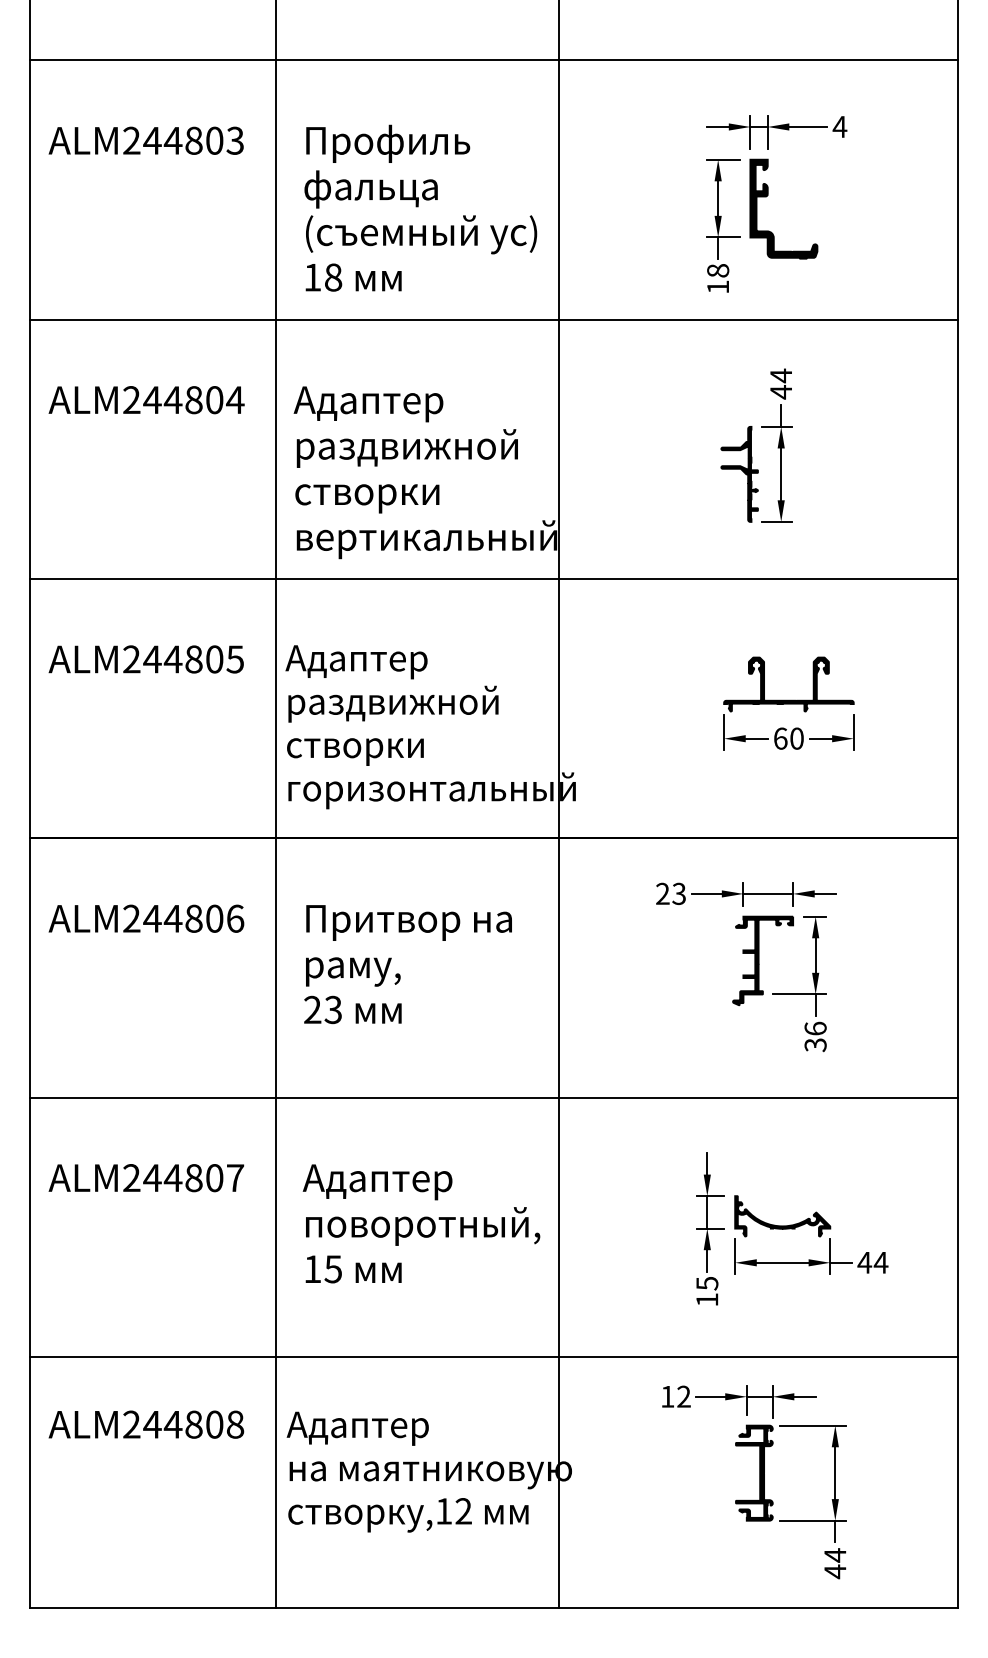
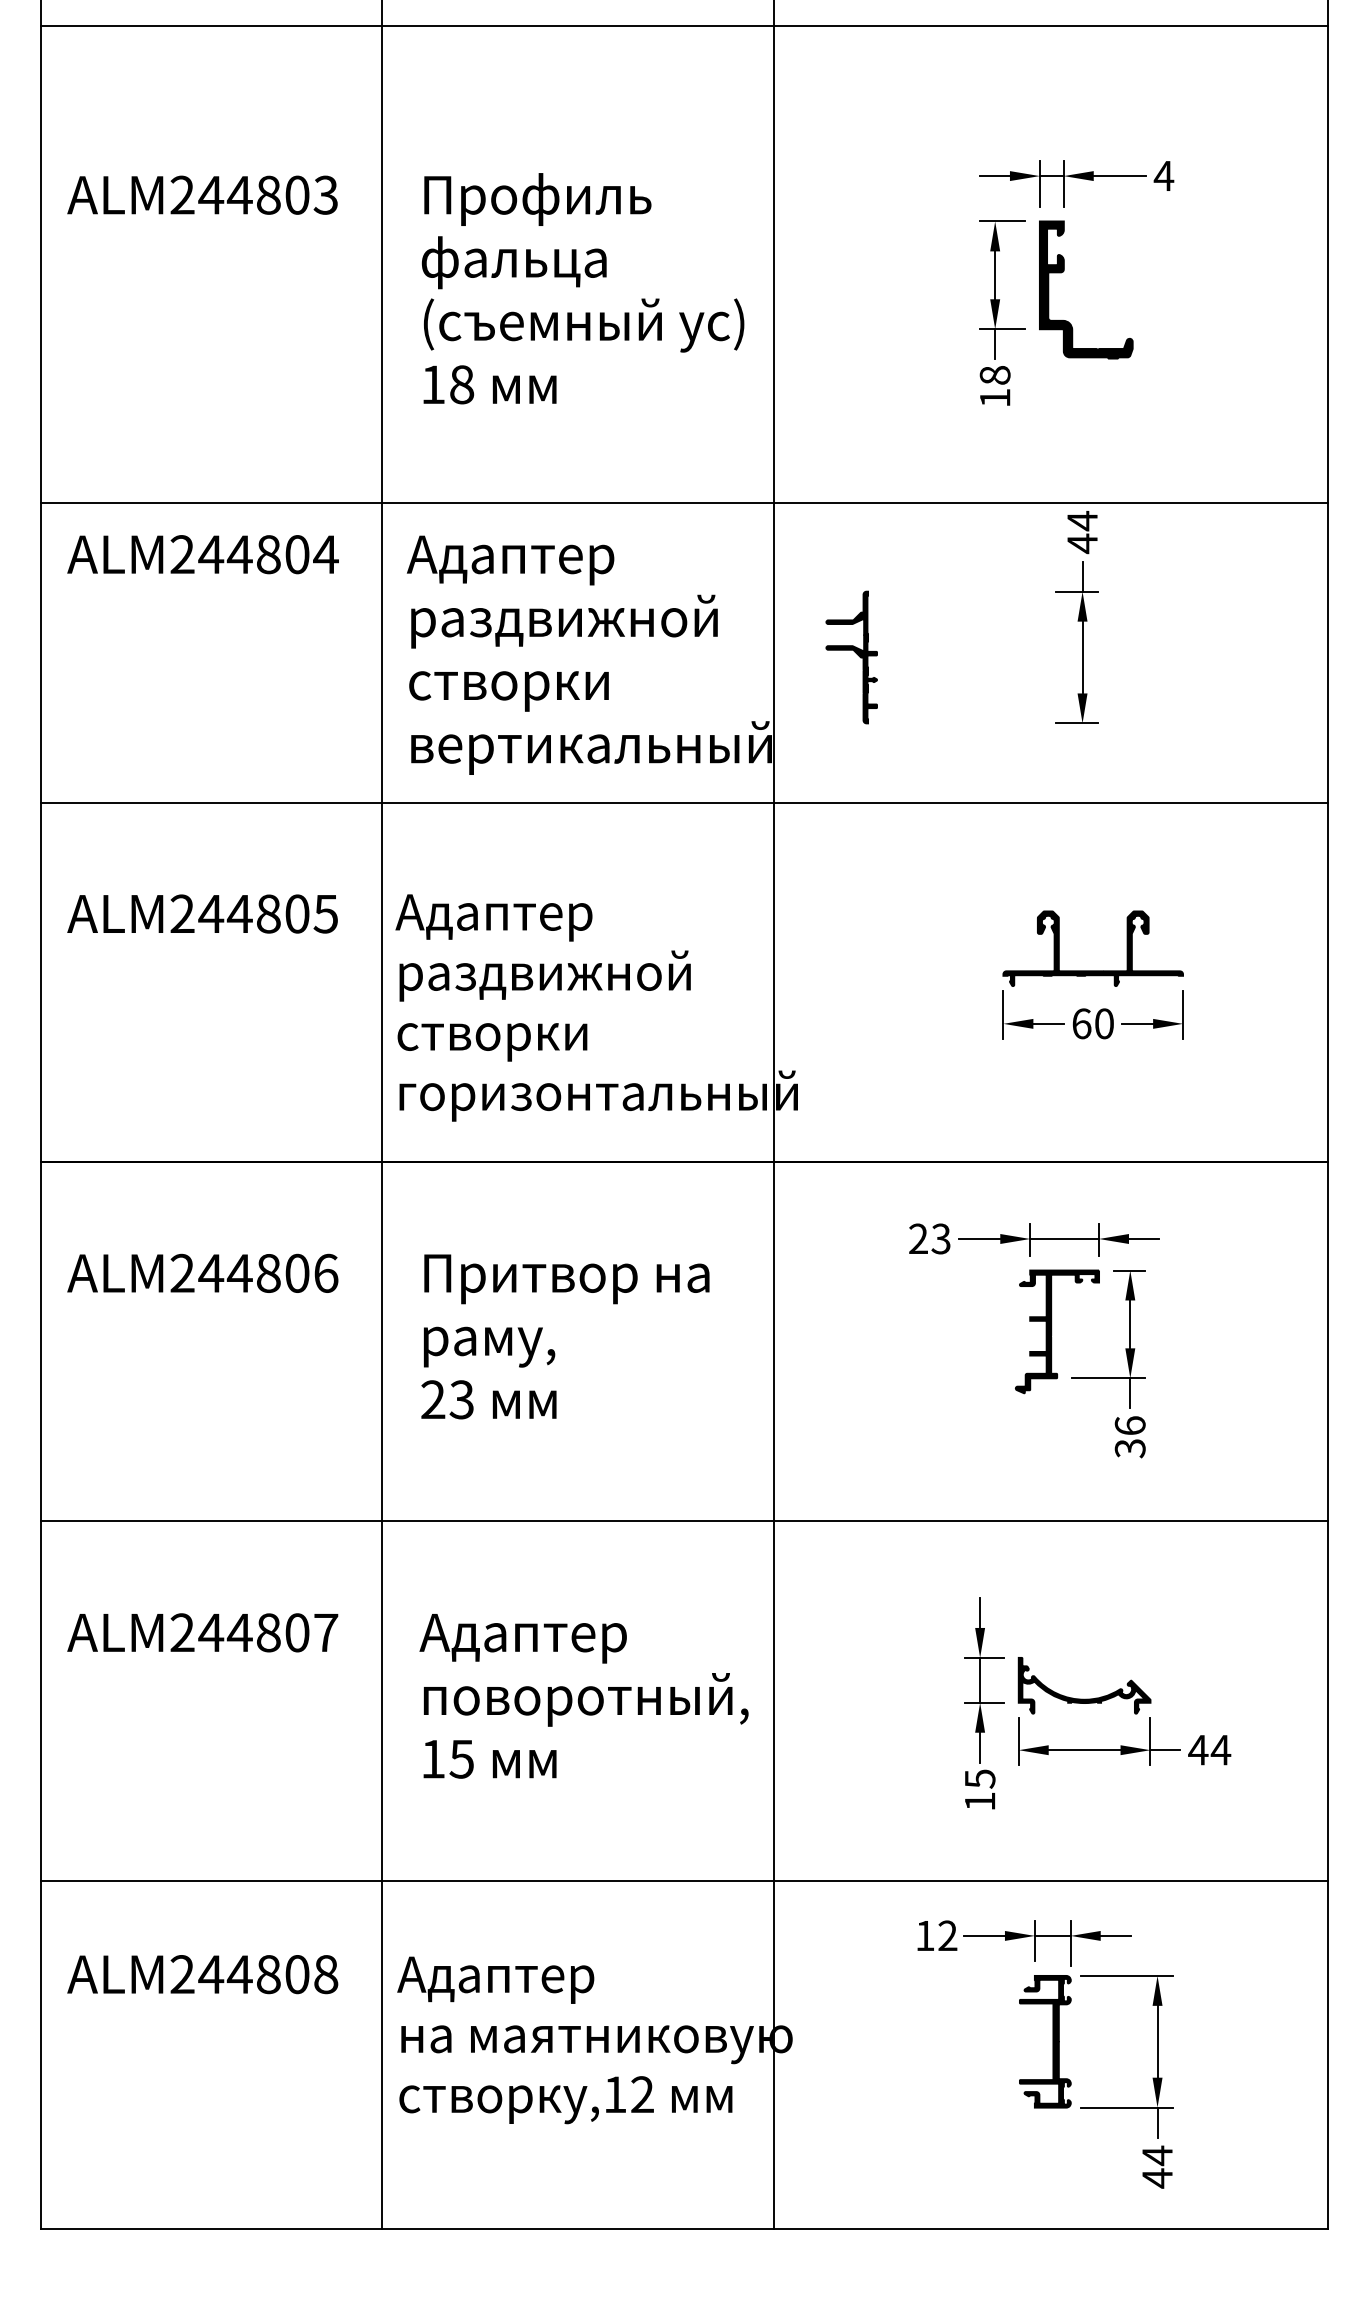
line: (493, 60) -> (683, 25), moved
line: (493, 319) -> (683, 502), moved
part: (739, 474) -> (851, 657), moved

